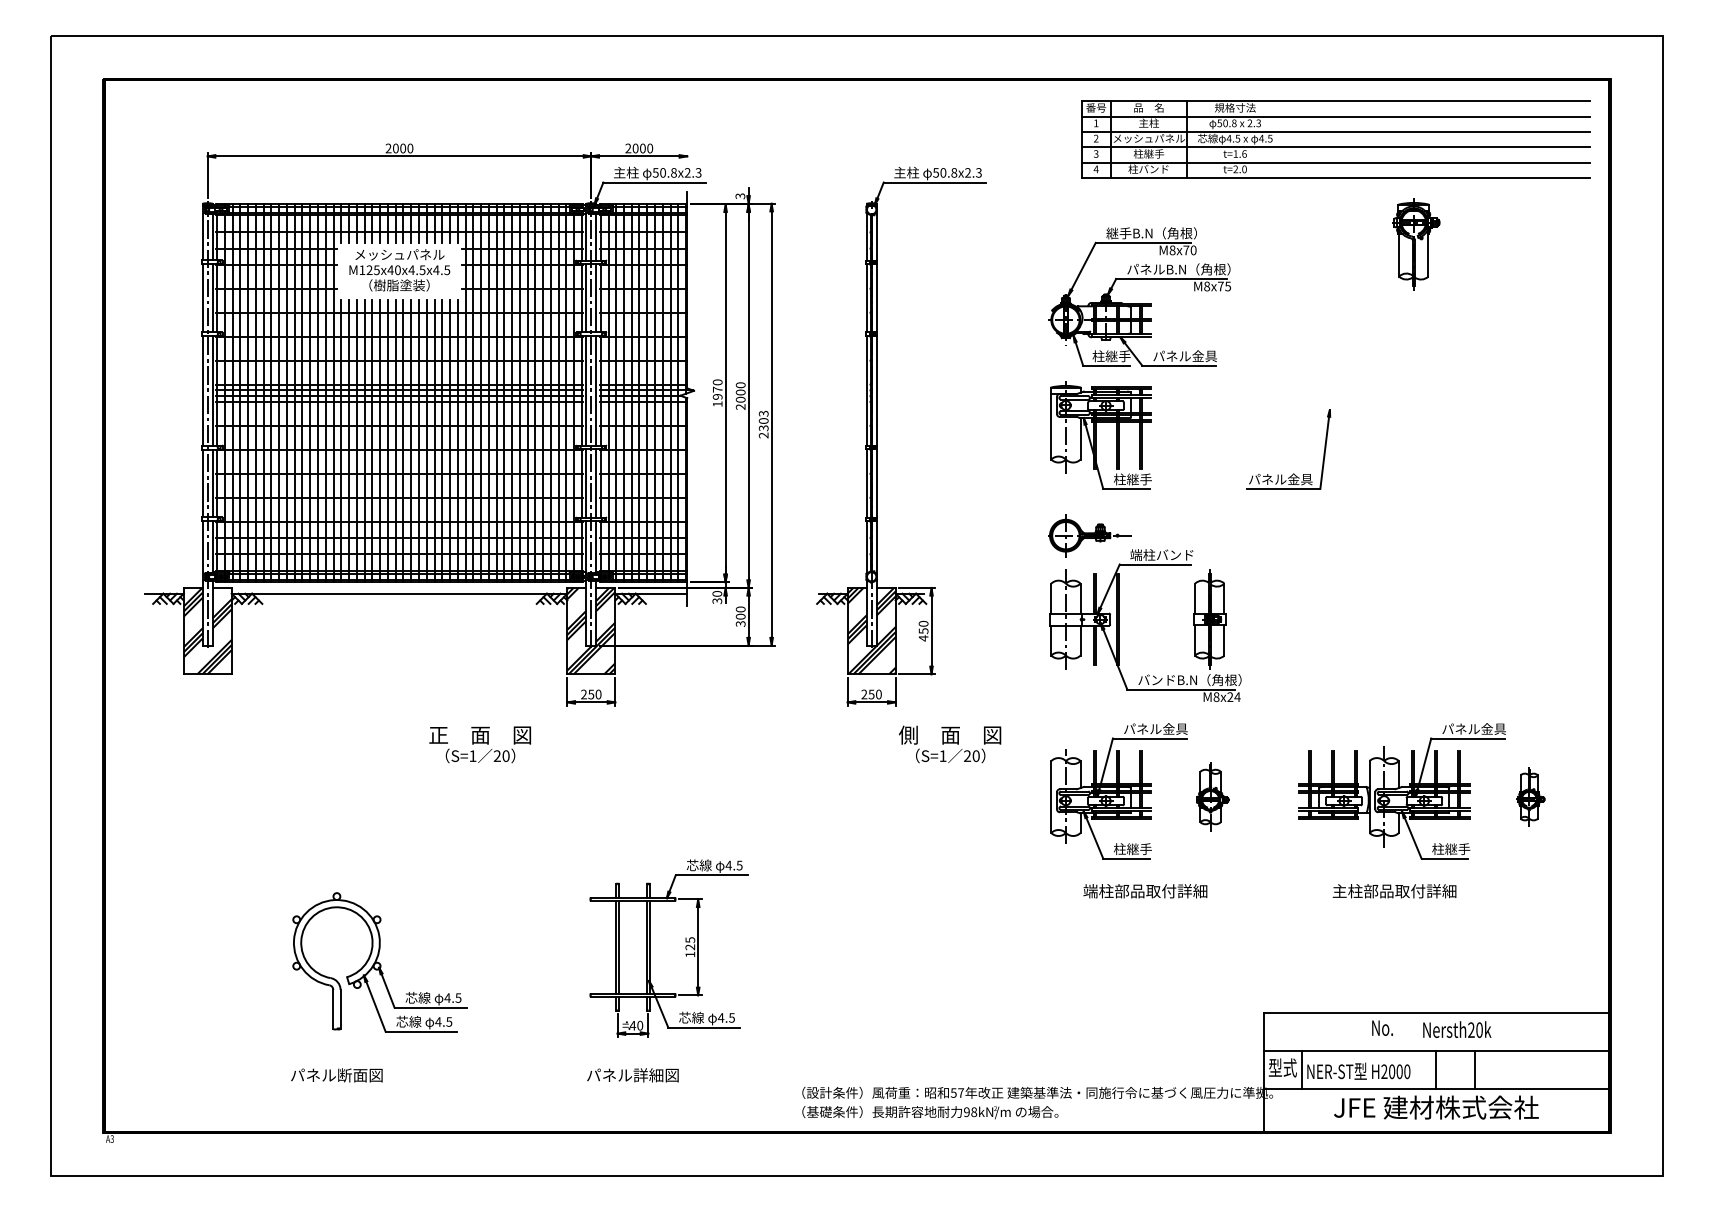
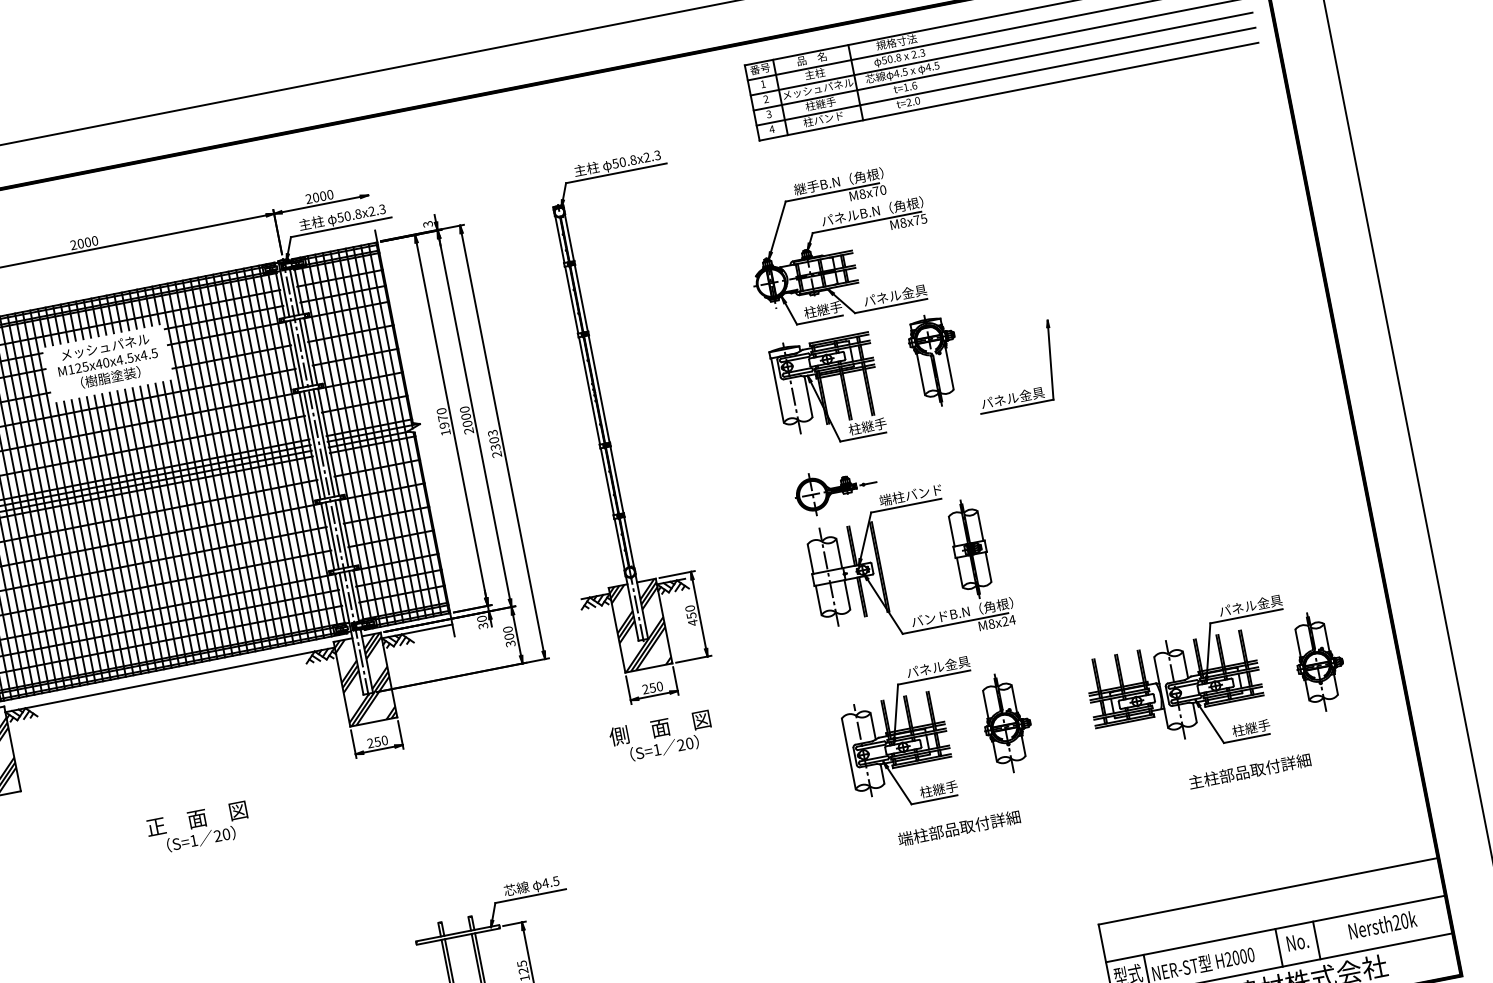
part: (1416, 244) -> (935, 360), moved
text: (479, 744) -> (198, 828), moved
text: (950, 744) -> (662, 736), moved
part: (1212, 796) -> (1006, 722), size x1.43
part: (1530, 796) -> (1318, 661), size x1.67
text: (1394, 891) -> (1249, 771), moved
text: (1382, 1027) -> (1297, 941), moved
text: (1457, 1029) -> (1382, 924), moved

